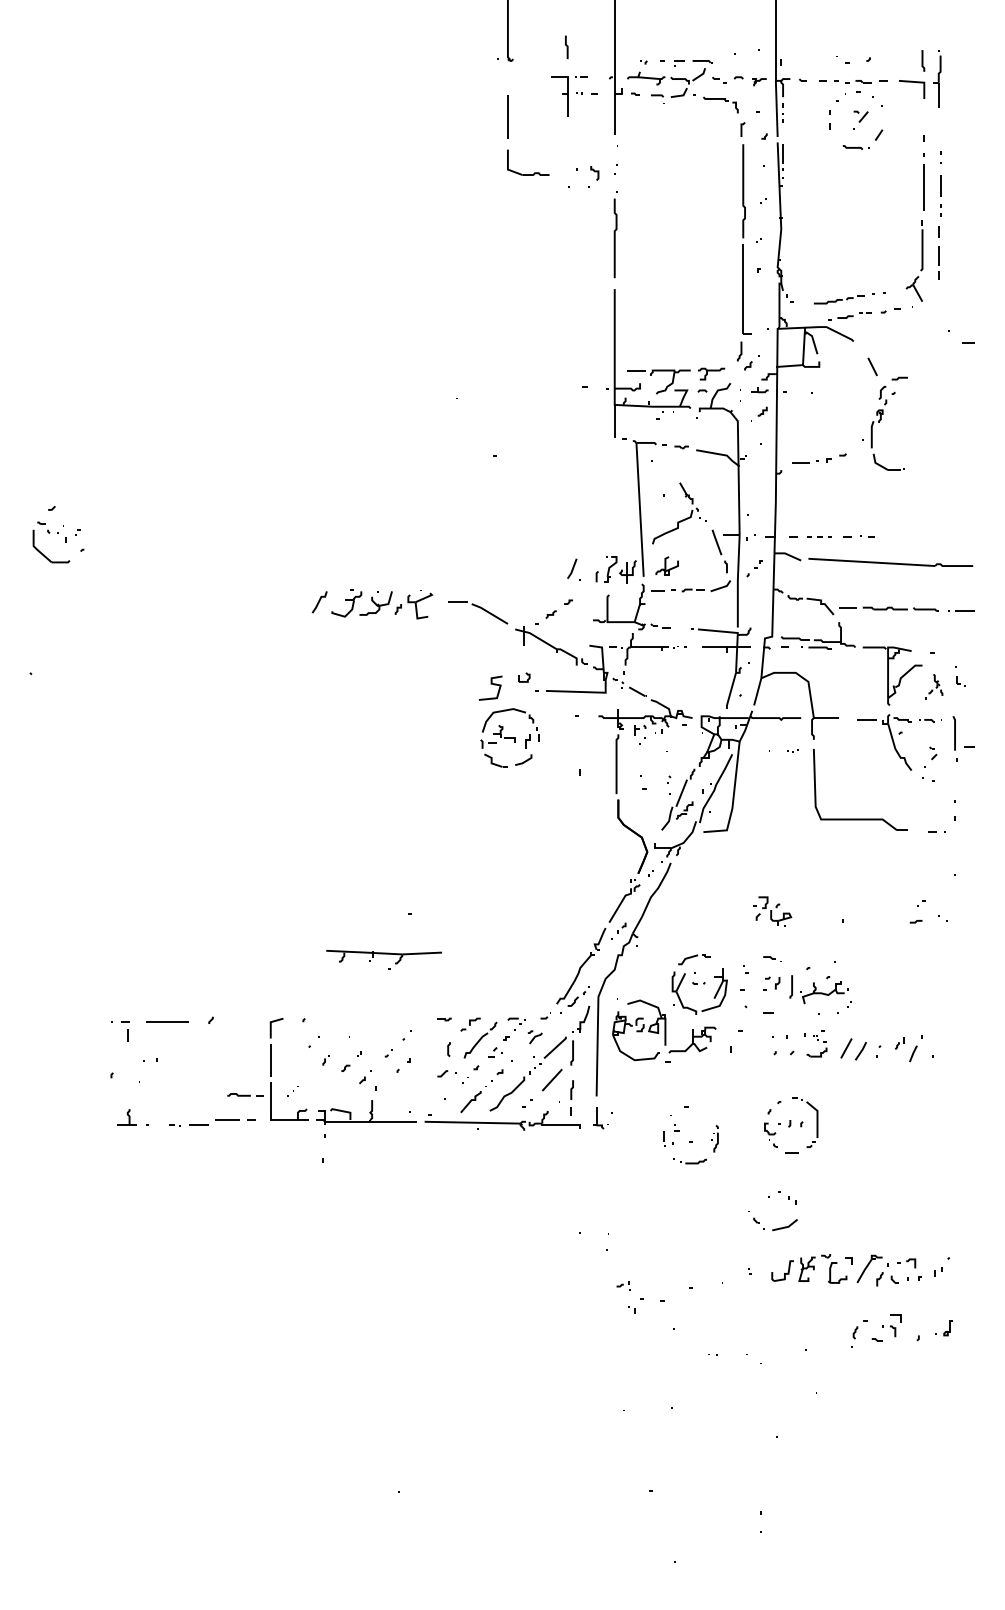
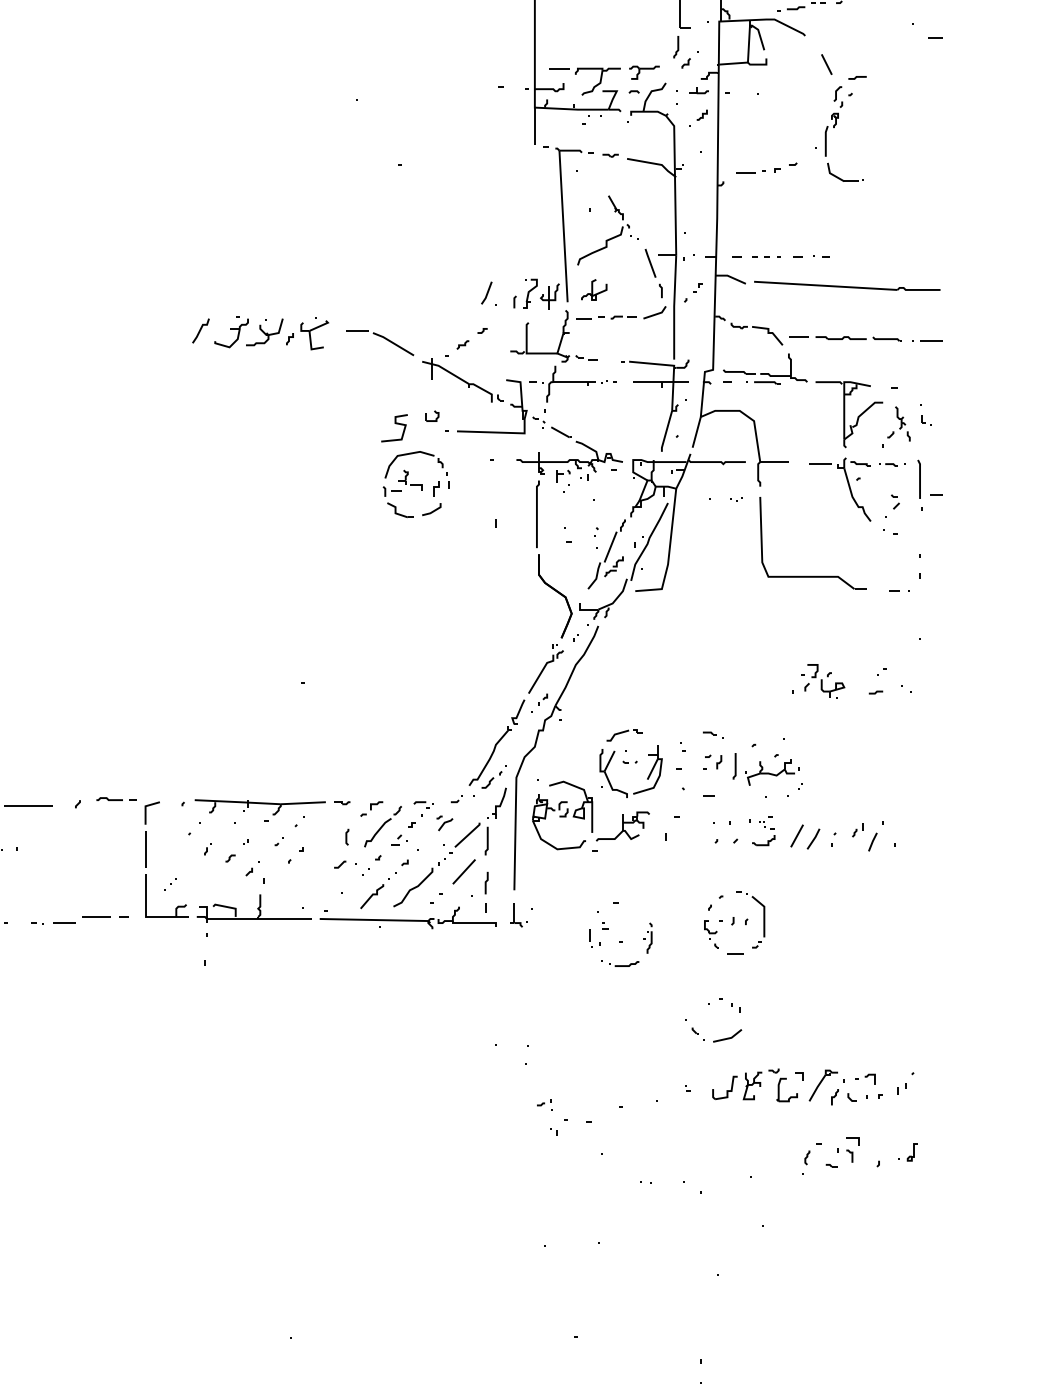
part: (933, 686) -> (895, 426), size x1.43
part: (772, 911) -> (823, 680), moved
part: (383, 959) -> (259, 809), moved
part: (245, 1094) -> (116, 798), moved

